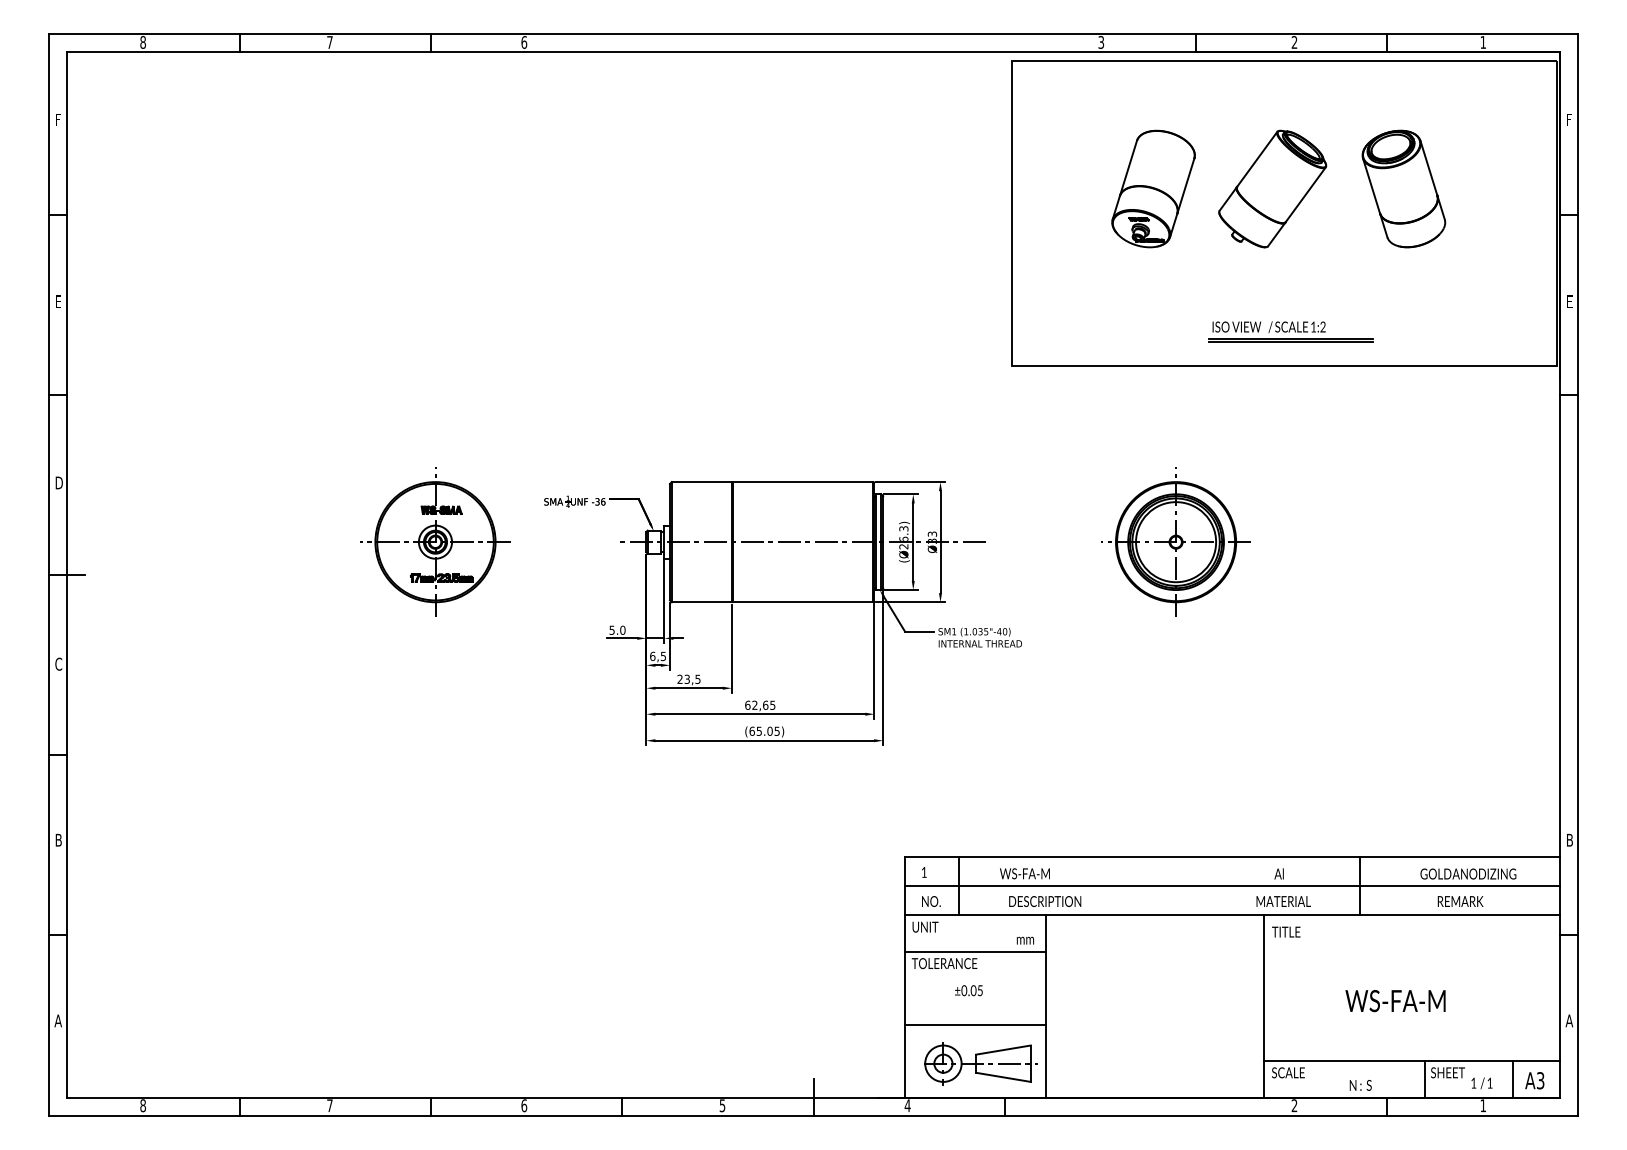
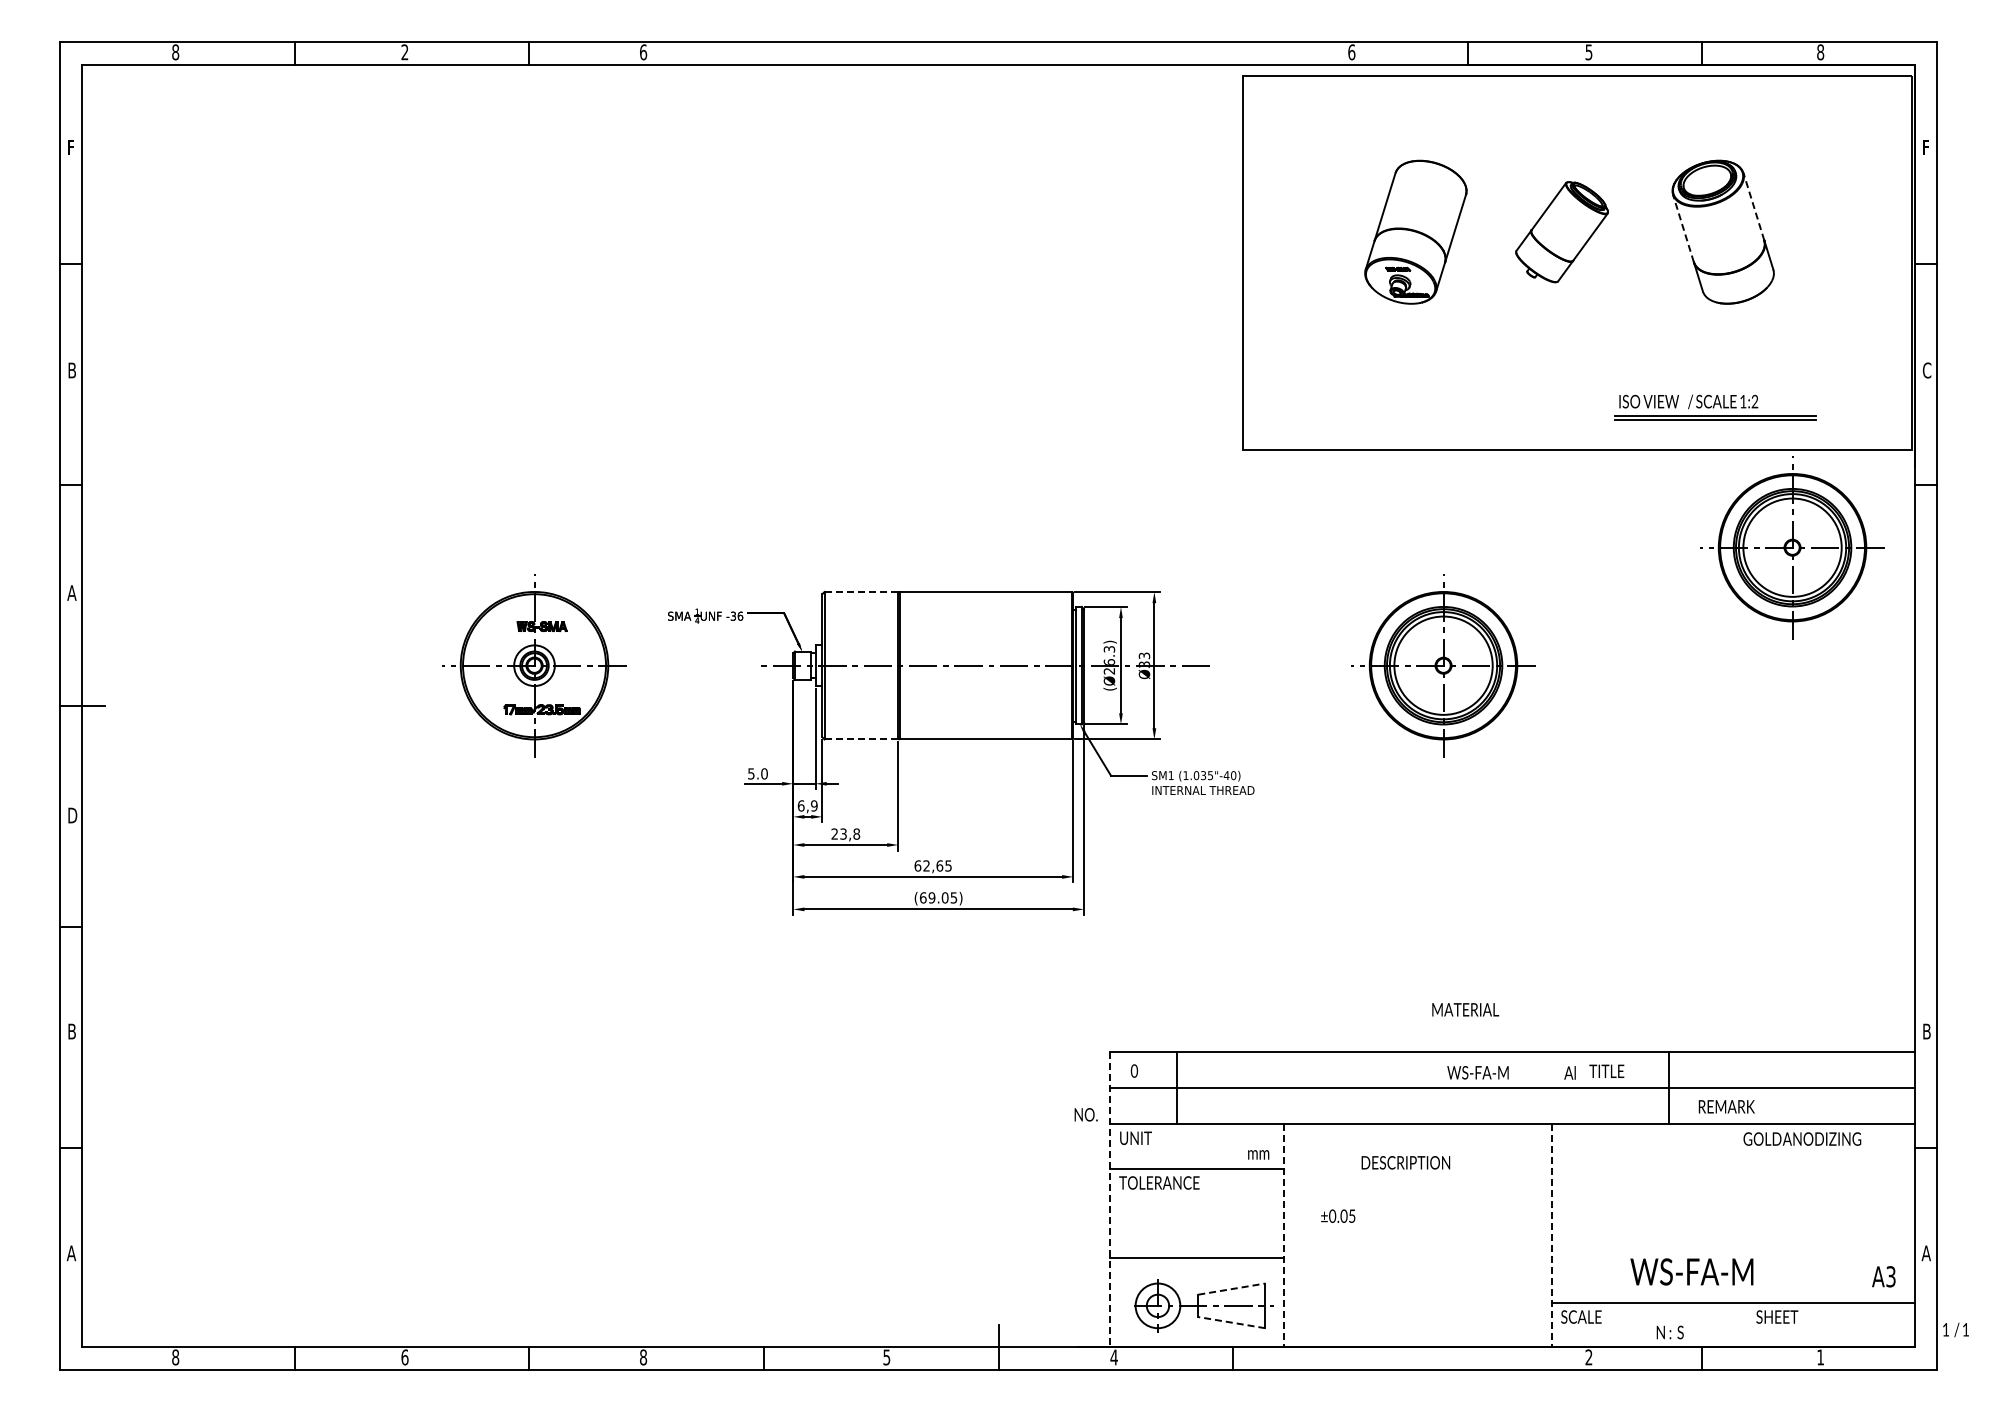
text: (329, 42) -> (404, 52), 7 -> 2
text: (1101, 42) -> (1351, 52), 3 -> 6
text: (1294, 42) -> (1588, 52), 2 -> 5
text: (1483, 42) -> (1820, 52), 1 -> 8
line: (1428, 168) -> (1753, 206), solid -> dashed
line: (1371, 185) -> (1683, 228), solid -> dashed
part: (1272, 188) -> (1561, 231), size x0.7
text: (58, 301) -> (71, 370), E -> B
text: (1569, 301) -> (1926, 370), E -> C
part: (1290, 331) -> (1715, 407), moved
part: (1460, 445) -> (1792, 547), added
line: (701, 481) -> (861, 591), solid -> dashed
text: (59, 482) -> (72, 592), D -> A
line: (701, 602) -> (861, 739), solid -> dashed
text: (663, 656) -> (814, 805), 6,5 -> 6,9
text: (59, 664) -> (72, 815), C -> D
text: (697, 678) -> (856, 833), 23,5 -> 23,8
text: (758, 731) -> (931, 897), (65.05) -> (69.05)
text: (924, 871) -> (1134, 1070), 1 -> 0
text: (1024, 873) -> (1477, 1072), moved
text: (1468, 873) -> (1802, 1138), moved
text: (930, 901) -> (1085, 1114), moved
text: (1044, 901) -> (1405, 1162), moved
text: (1283, 901) -> (1465, 1009), moved
text: (1460, 901) -> (1726, 1106), moved
text: (1286, 931) -> (1606, 1070), moved
line: (904, 977) -> (1110, 1200), solid -> dashed
text: (969, 990) -> (1338, 1215), moved
text: (1395, 1000) -> (1691, 1271), moved
line: (1045, 1006) -> (1283, 1235), solid -> dashed
line: (1264, 1006) -> (1551, 1235), solid -> dashed
line: (1003, 1050) -> (1231, 1289), solid -> dashed
line: (1003, 1077) -> (1231, 1322), solid -> dashed
line: (1425, 1078) -> (1749, 1324), removed
line: (1512, 1078) -> (1856, 1324), removed
text: (1534, 1080) -> (1883, 1276), moved
text: (1481, 1082) -> (1955, 1329), moved
text: (329, 1105) -> (404, 1357), 7 -> 6
text: (524, 1105) -> (643, 1357), 6 -> 8

